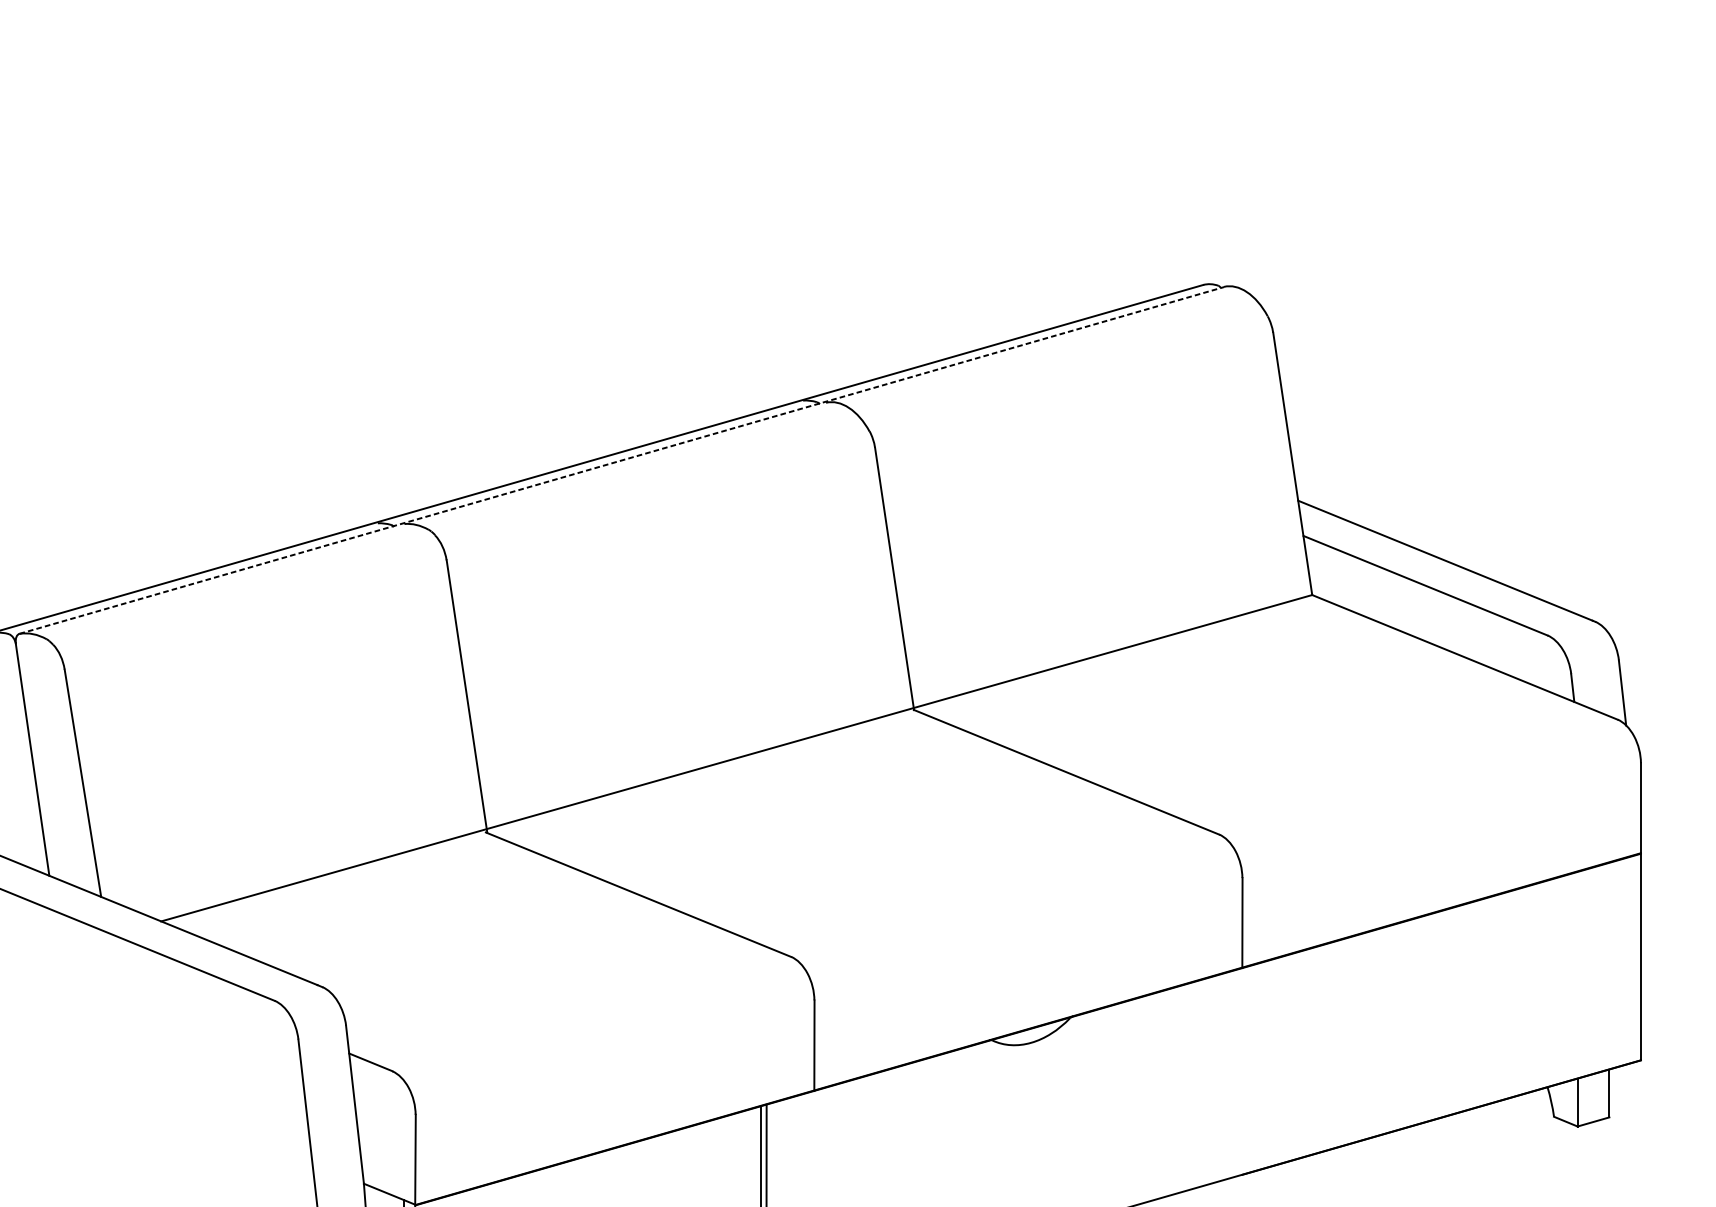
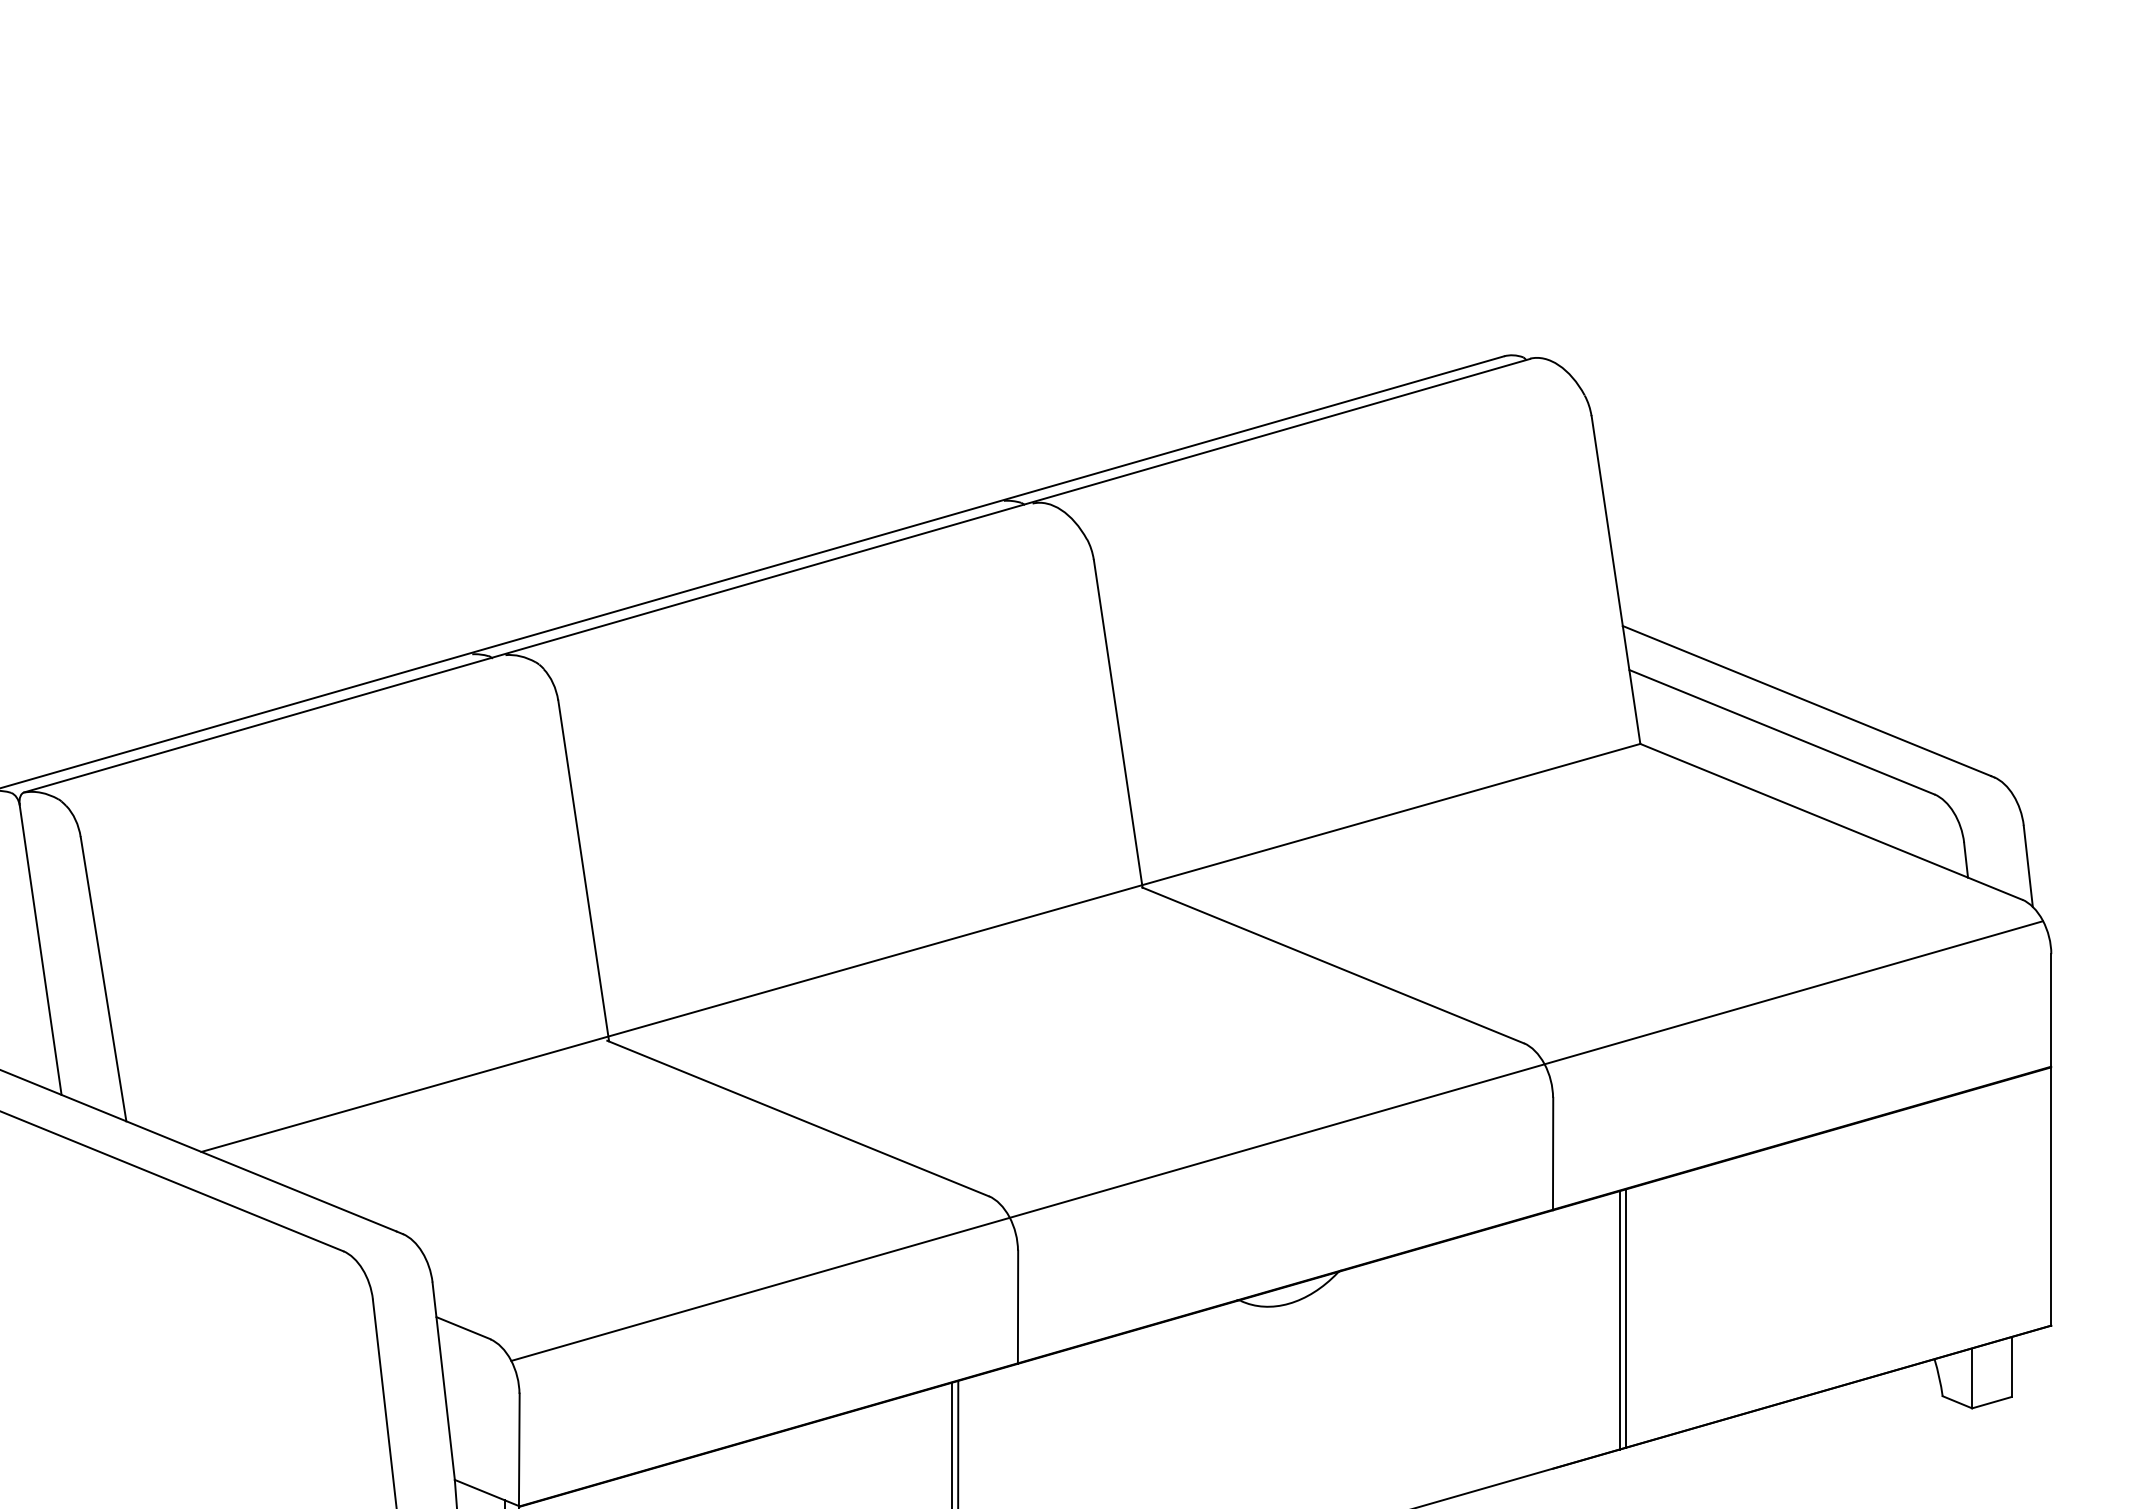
line: (622, 460) -> (777, 575), dashed -> solid
line: (1021, 912) -> (1276, 1140), added
line: (1301, 1054) -> (1626, 1318), added
line: (1295, 1056) -> (1619, 1320), added

